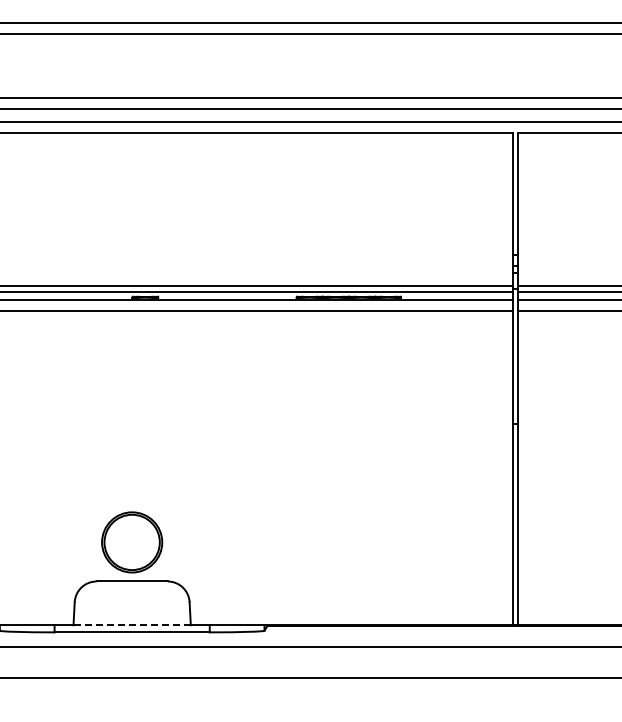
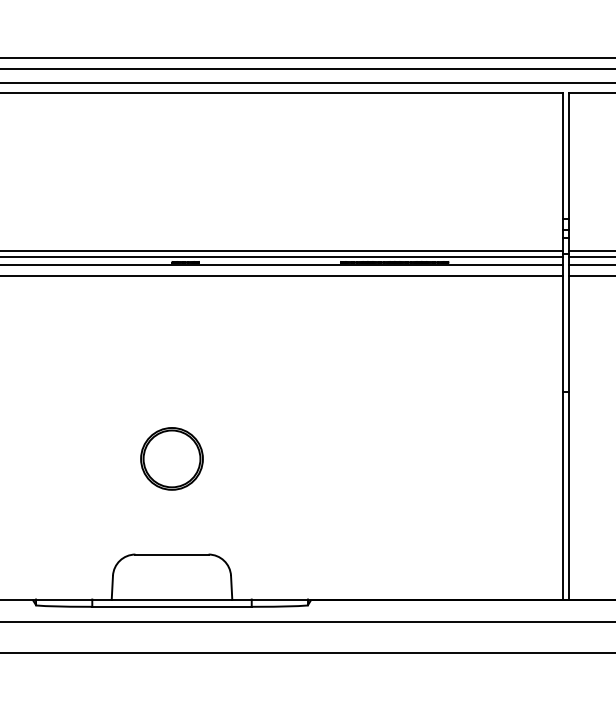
part: (132, 542) -> (172, 458), moved
line: (132, 625) -> (172, 599), dashed -> solid

